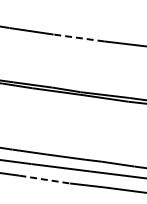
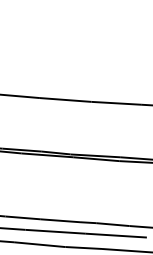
line: (78, 37) -> (65, 99), dashed -> solid
line: (44, 179) -> (39, 244), dashed -> solid

